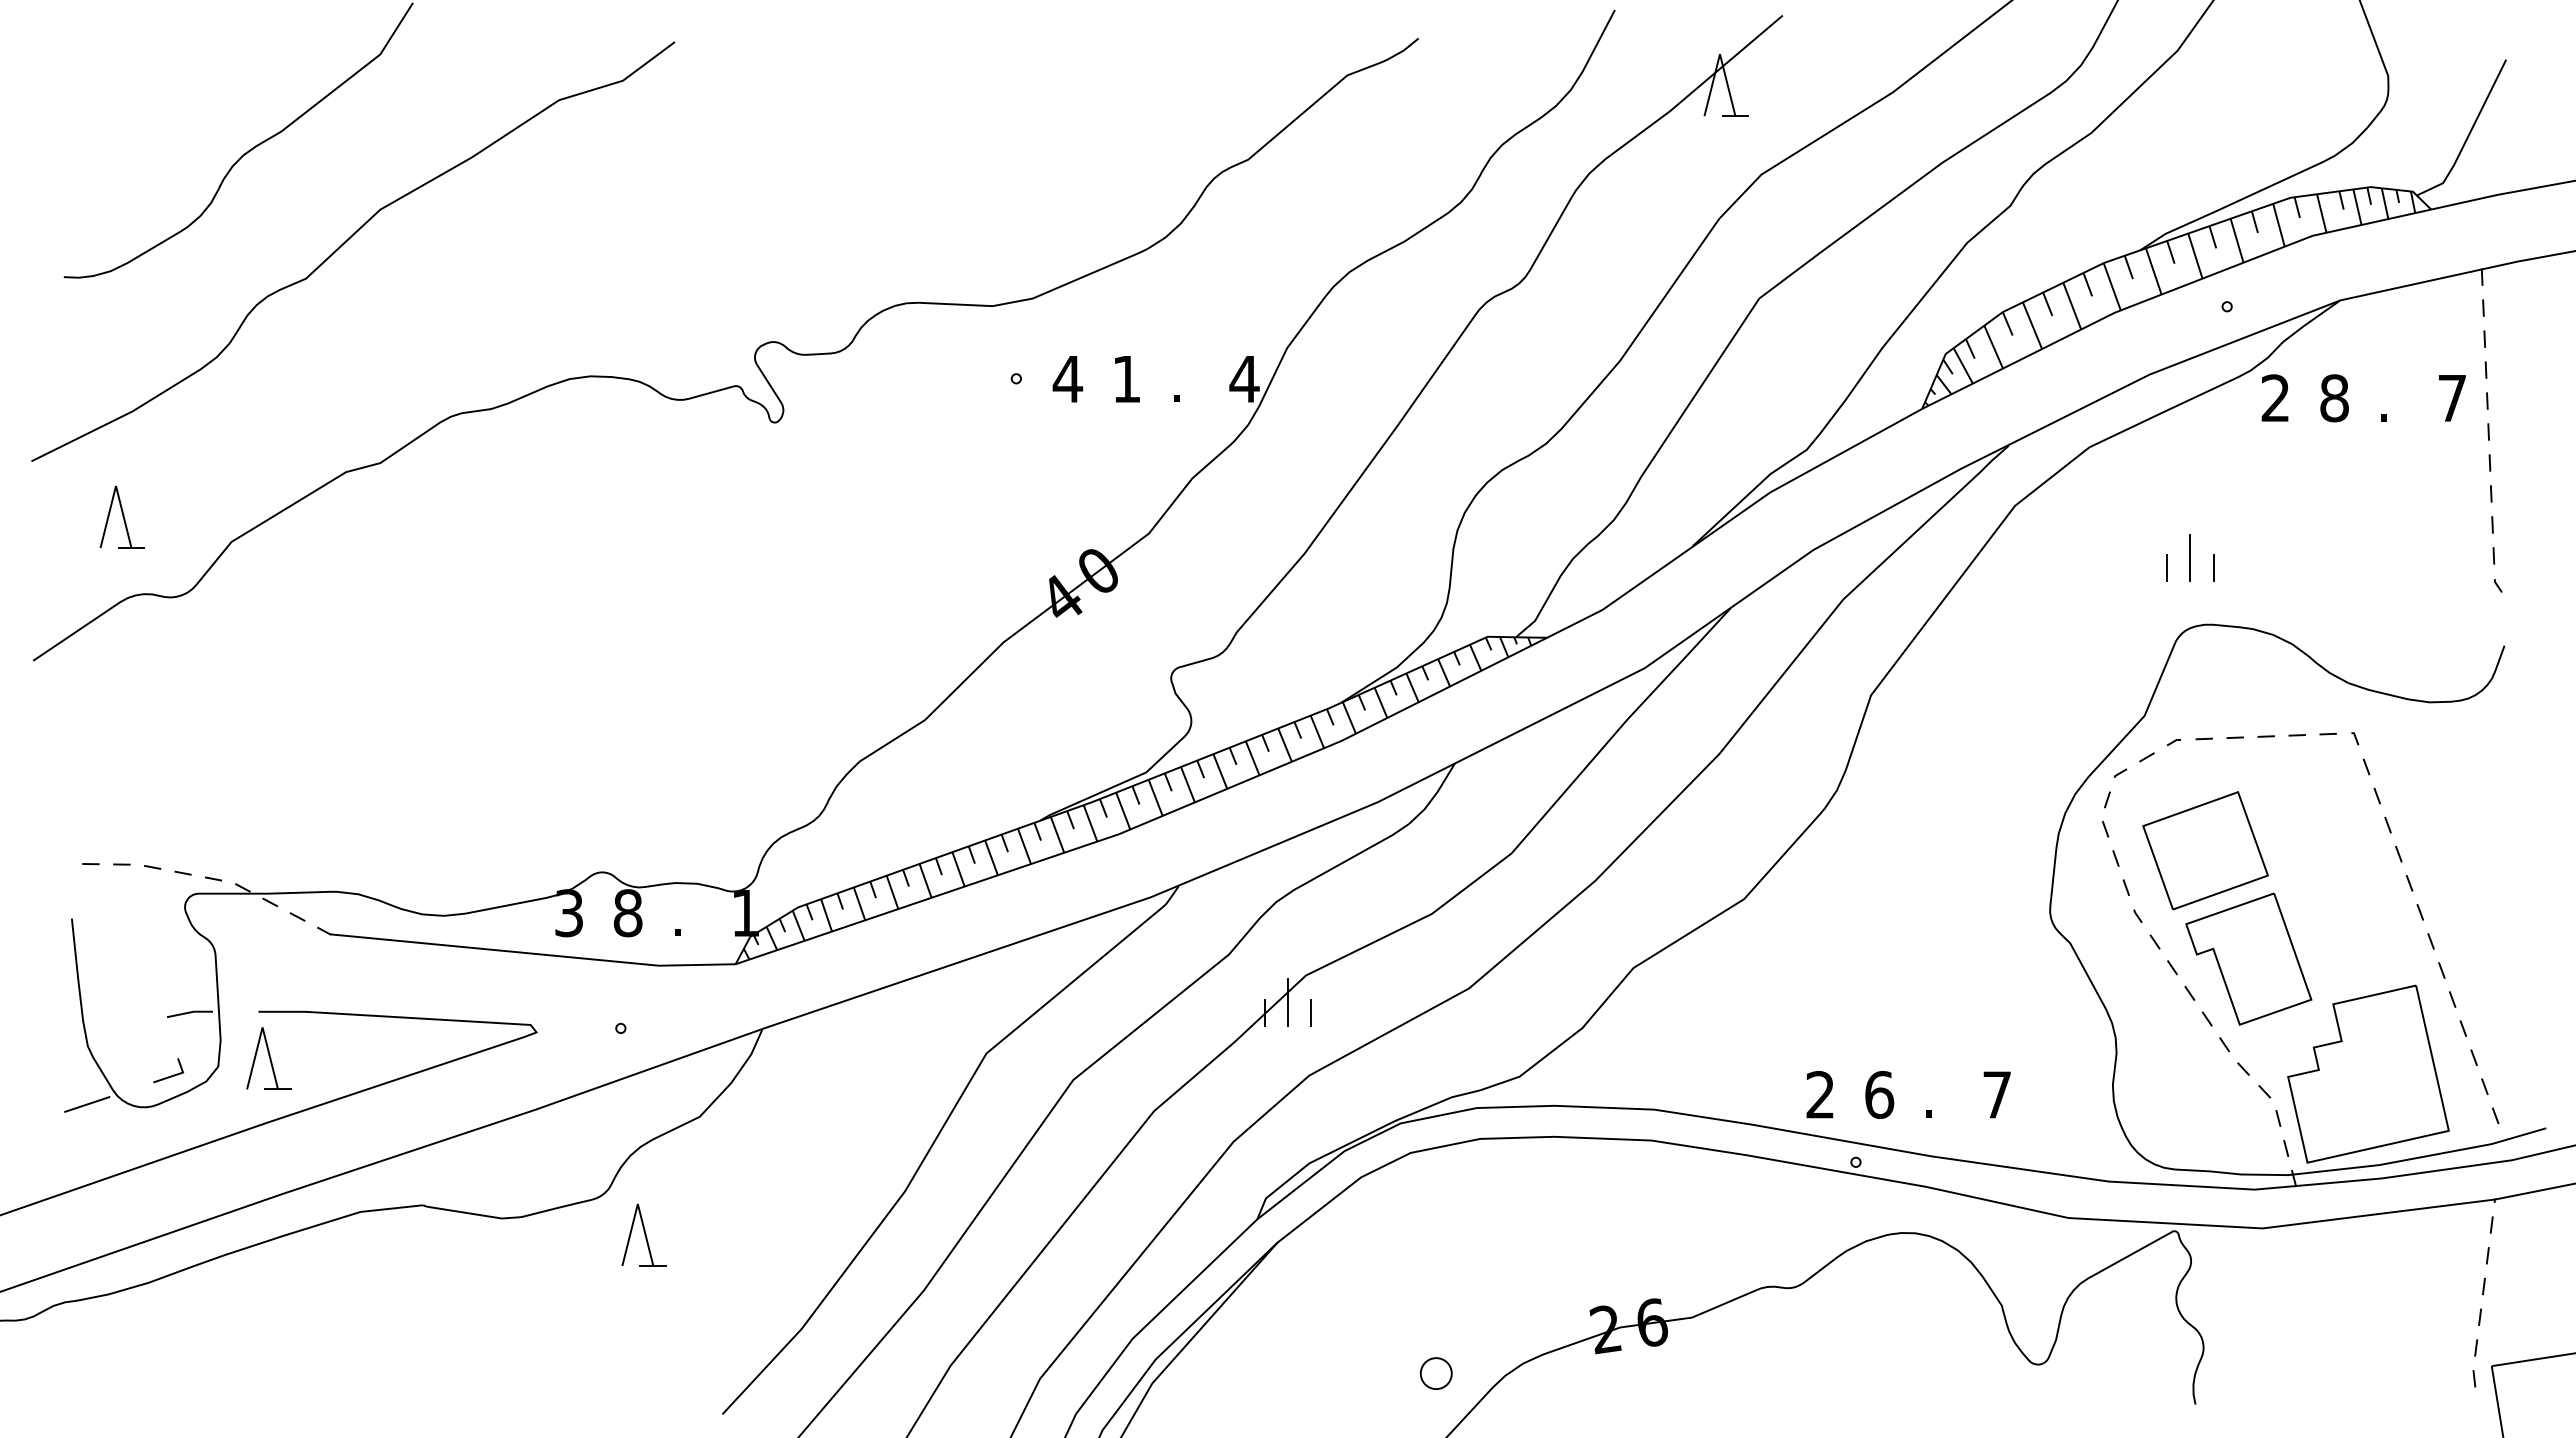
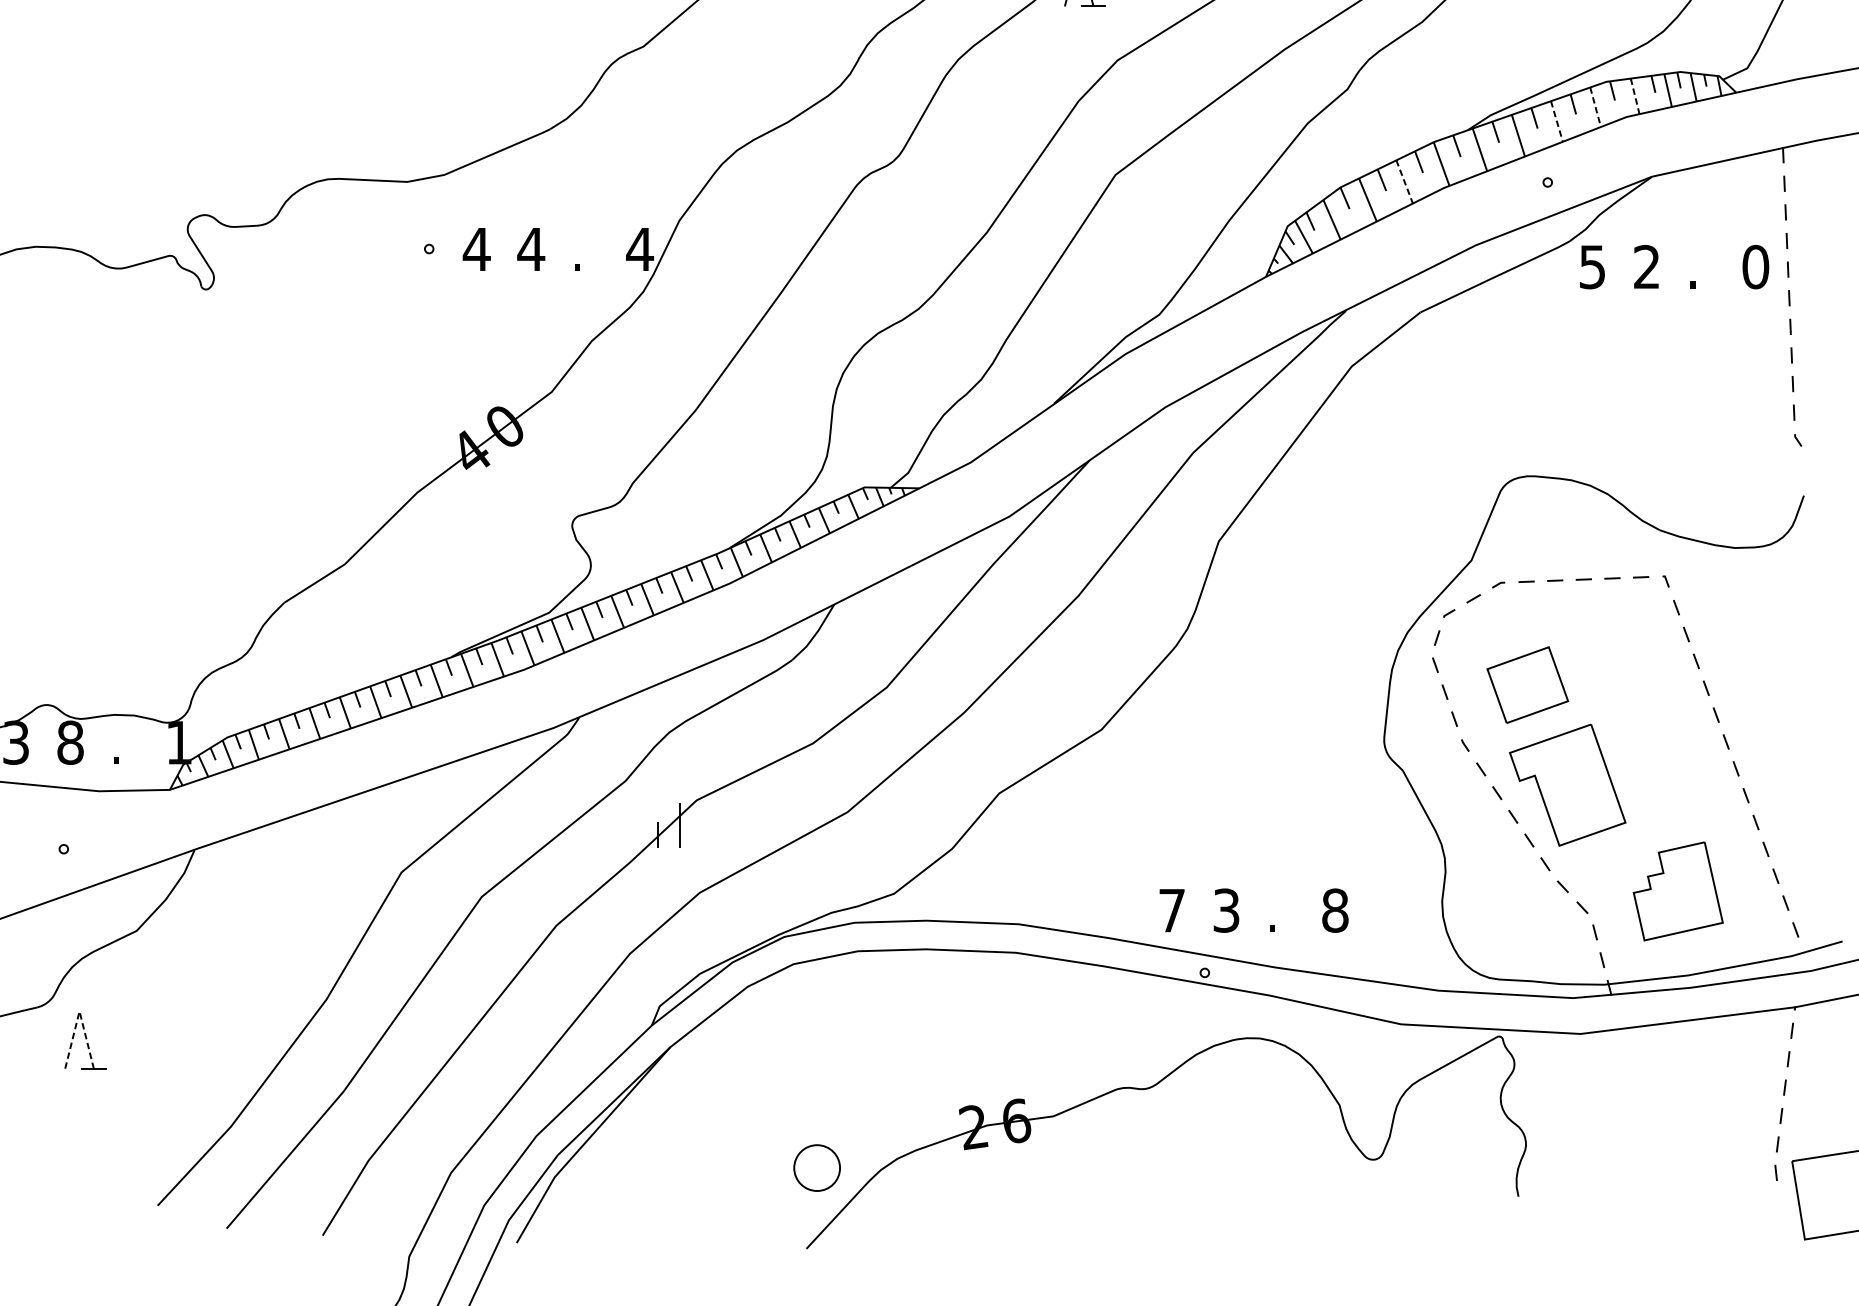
line: (2321, 213) -> (1634, 96), solid -> dashed
line: (2279, 225) -> (1596, 107), solid -> dashed
line: (2237, 240) -> (1557, 121), solid -> dashed
line: (2072, 306) -> (1404, 182), solid -> dashed
text: (1126, 379) -> (530, 249), 1 -> 4
text: (2274, 398) -> (1591, 267), 2 -> 5
text: (2334, 398) -> (1646, 267), 8 -> 2
text: (2452, 398) -> (1755, 267), 7 -> 0
line: (2190, 557) -> (1513, 414), removed
line: (2167, 568) -> (1492, 424), removed
line: (2213, 568) -> (1535, 424), removed
part: (2205, 850) -> (1527, 684), size x0.7
line: (1311, 1012) -> (701, 834), removed
part: (2368, 1073) -> (1678, 890), size x0.6
text: (1819, 1094) -> (1171, 910), 2 -> 7
text: (1879, 1094) -> (1226, 910), 6 -> 3
text: (1997, 1094) -> (1335, 910), 7 -> 8
line: (637, 1204) -> (79, 1011), solid -> dashed
circle: (1435, 1373) -> (816, 1167), size x1.6

